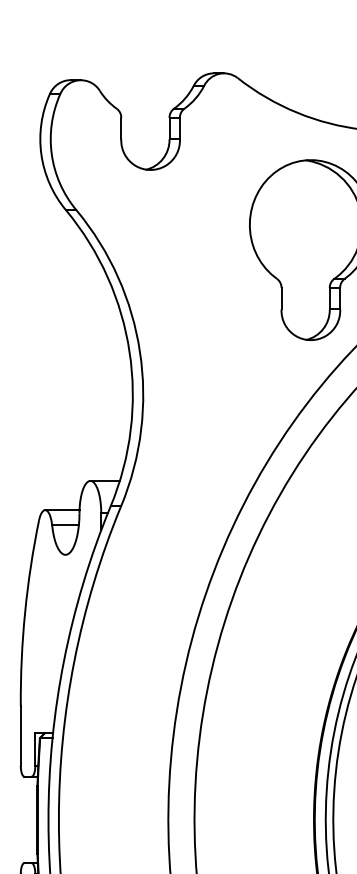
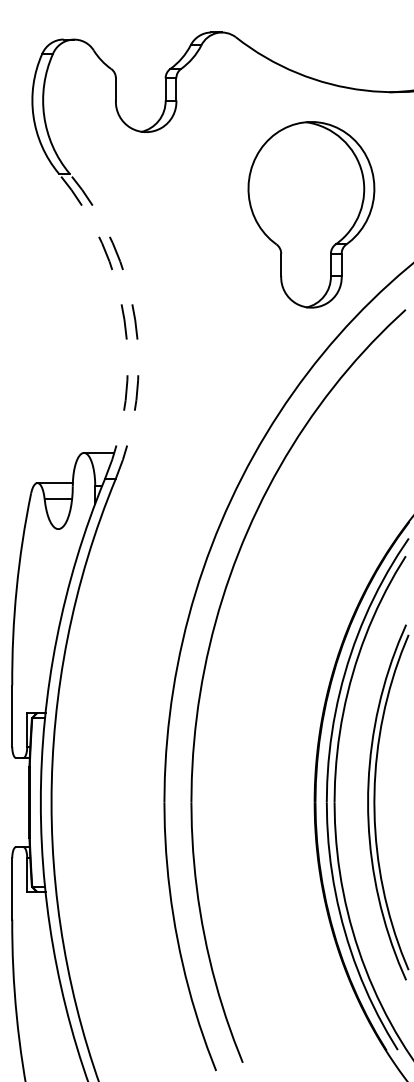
arc: (129, 351) -> (124, 319), solid -> dashed
arc: (140, 351) -> (135, 319), solid -> dashed

